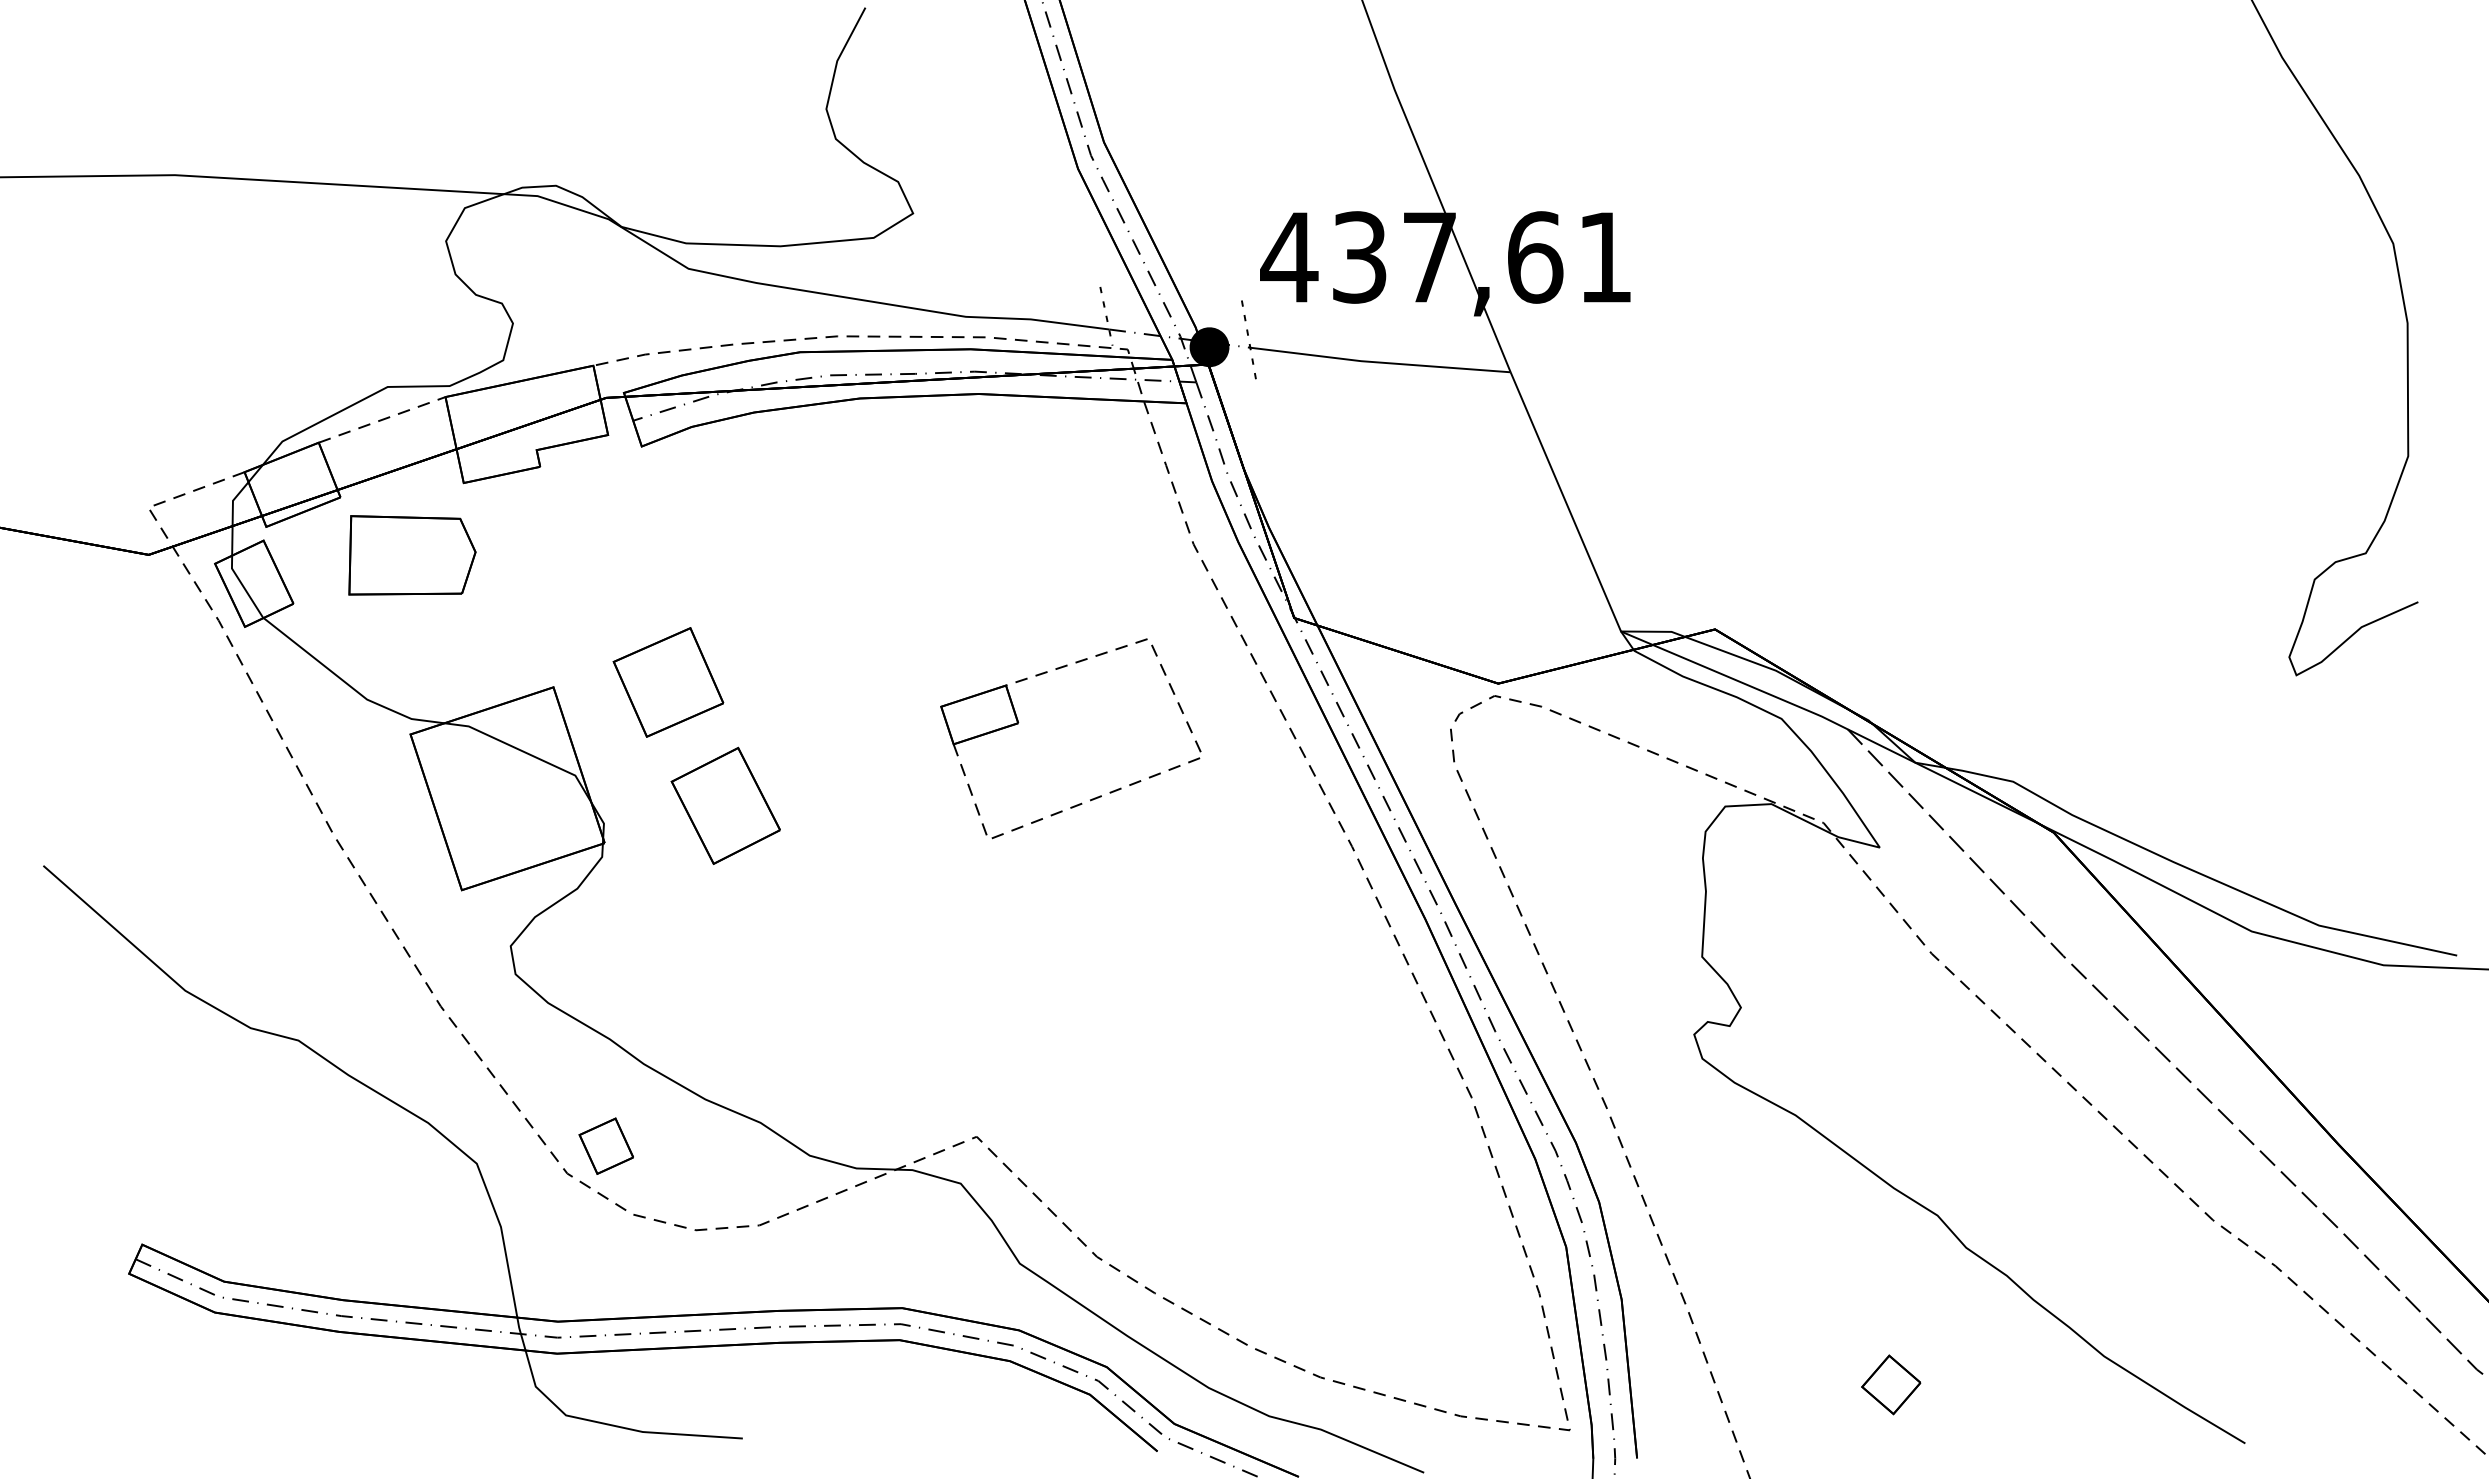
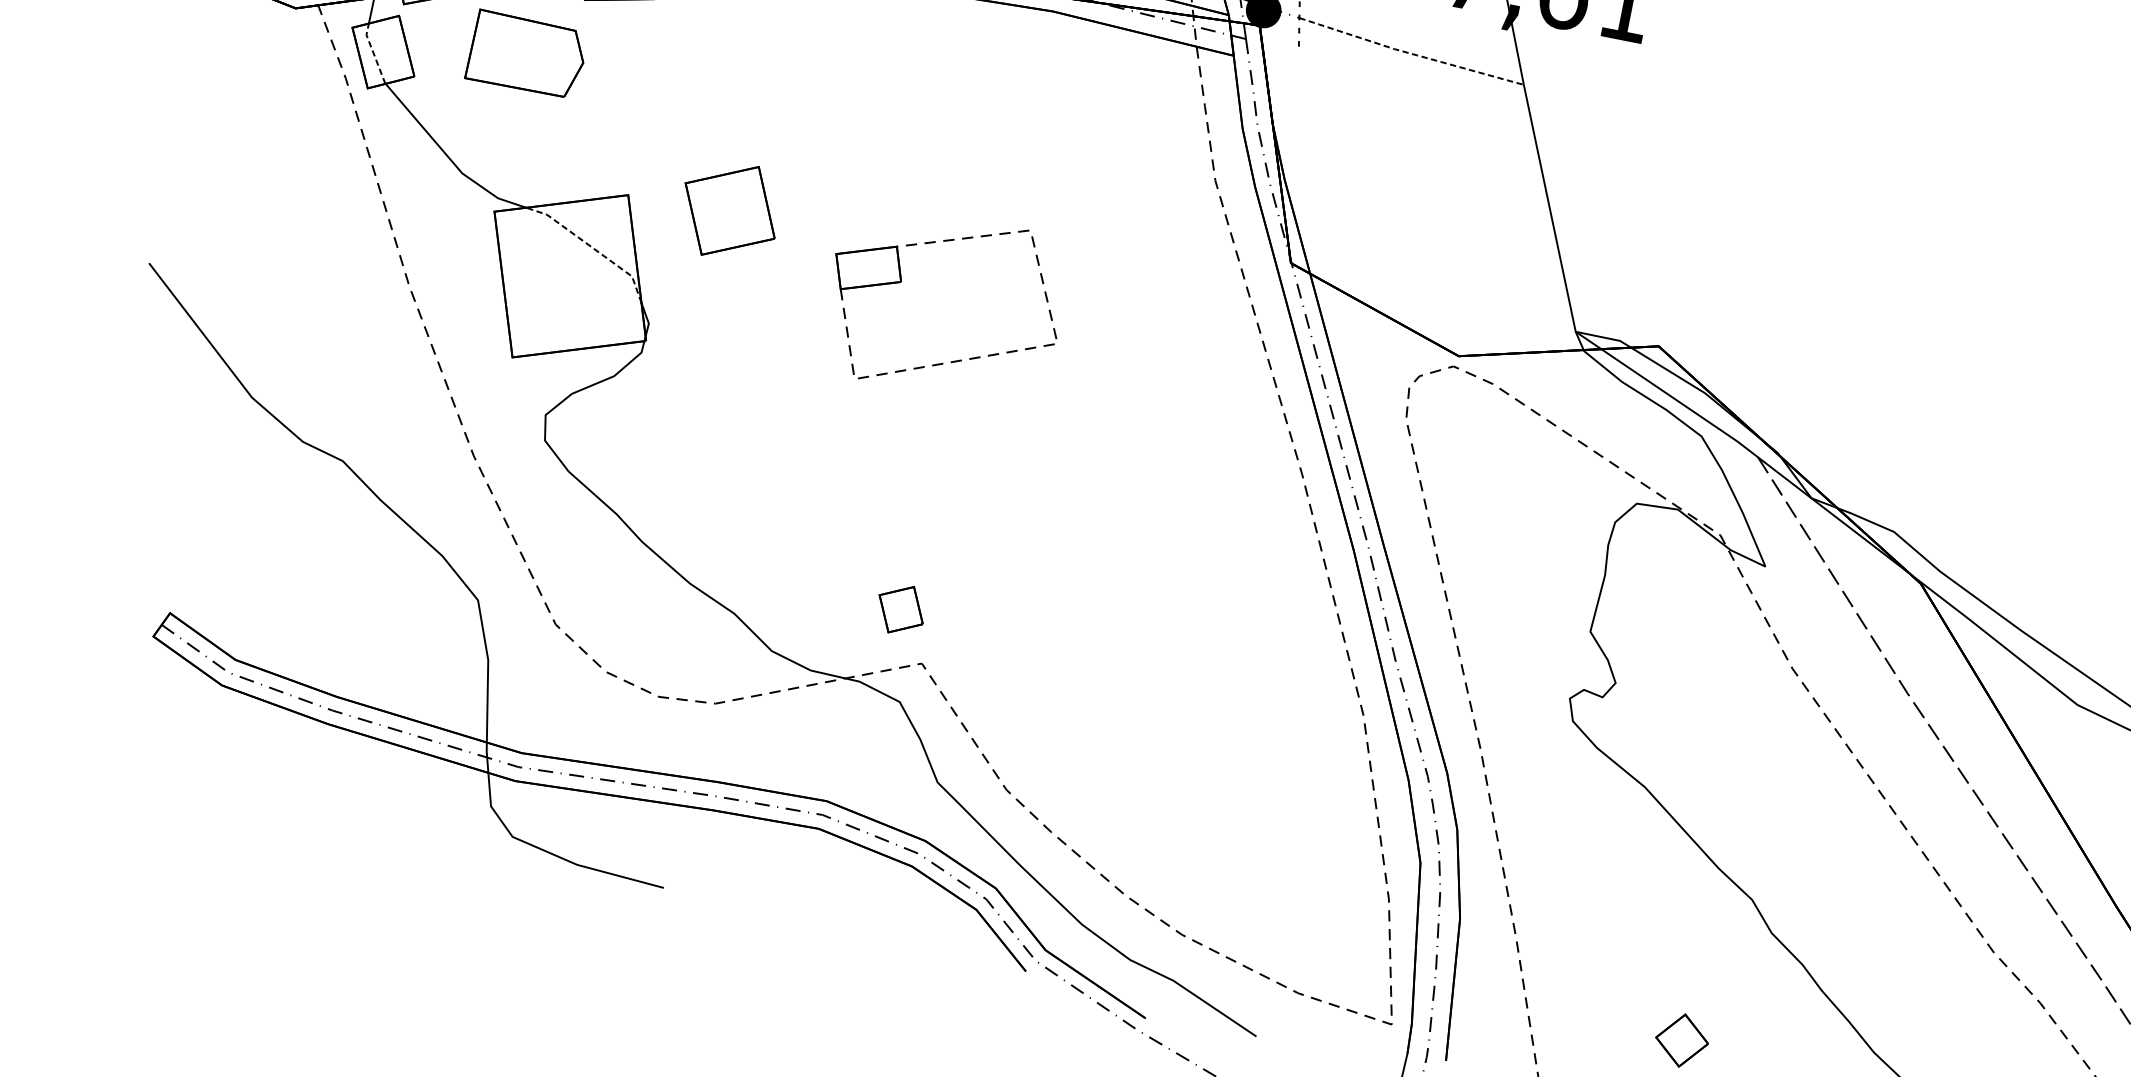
line: (1380, 362) -> (1411, 53), solid -> dashed
line: (244, 587) -> (374, 53), solid -> dashed
part: (1019, 722) -> (902, 281), moved
line: (524, 752) -> (591, 247), solid -> dashed
part: (725, 805) -> (758, 328), removed
part: (605, 1145) -> (900, 608), moved

